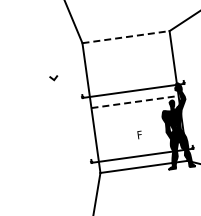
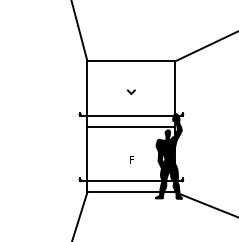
line: (126, 37) -> (131, 61), dashed -> solid
line: (52, 77) -> (130, 91), moved
line: (135, 101) -> (131, 126), dashed -> solid

